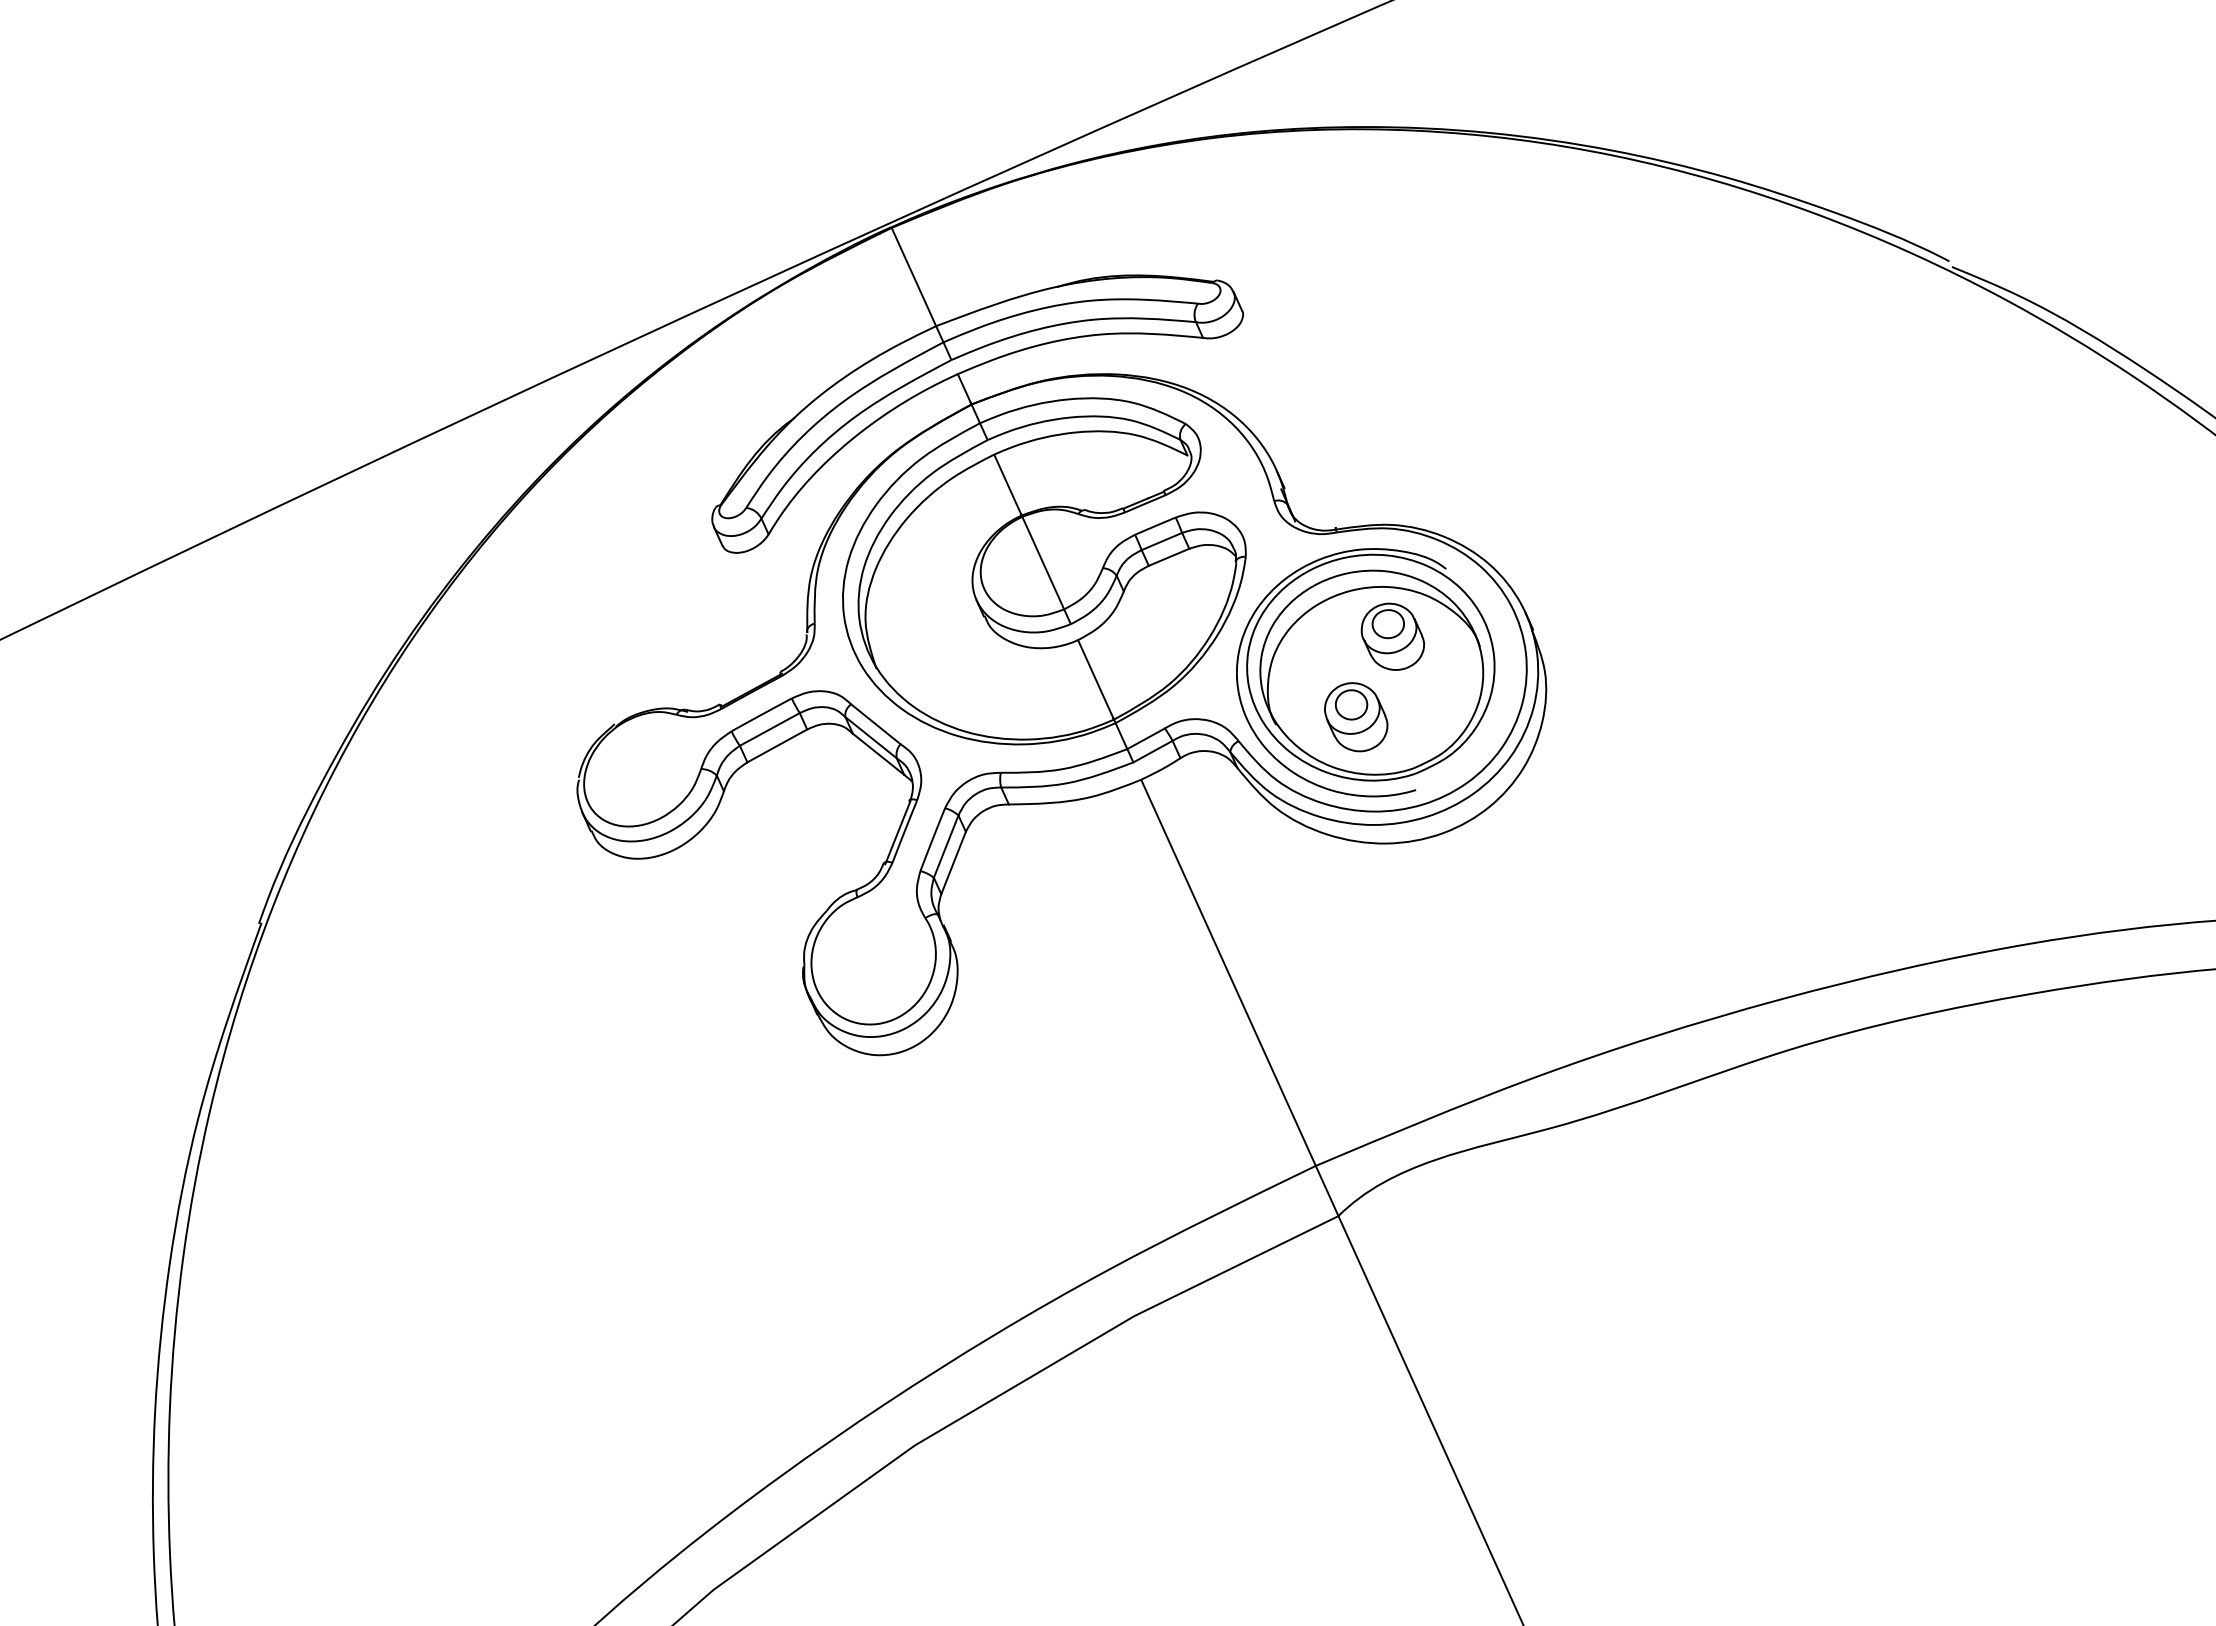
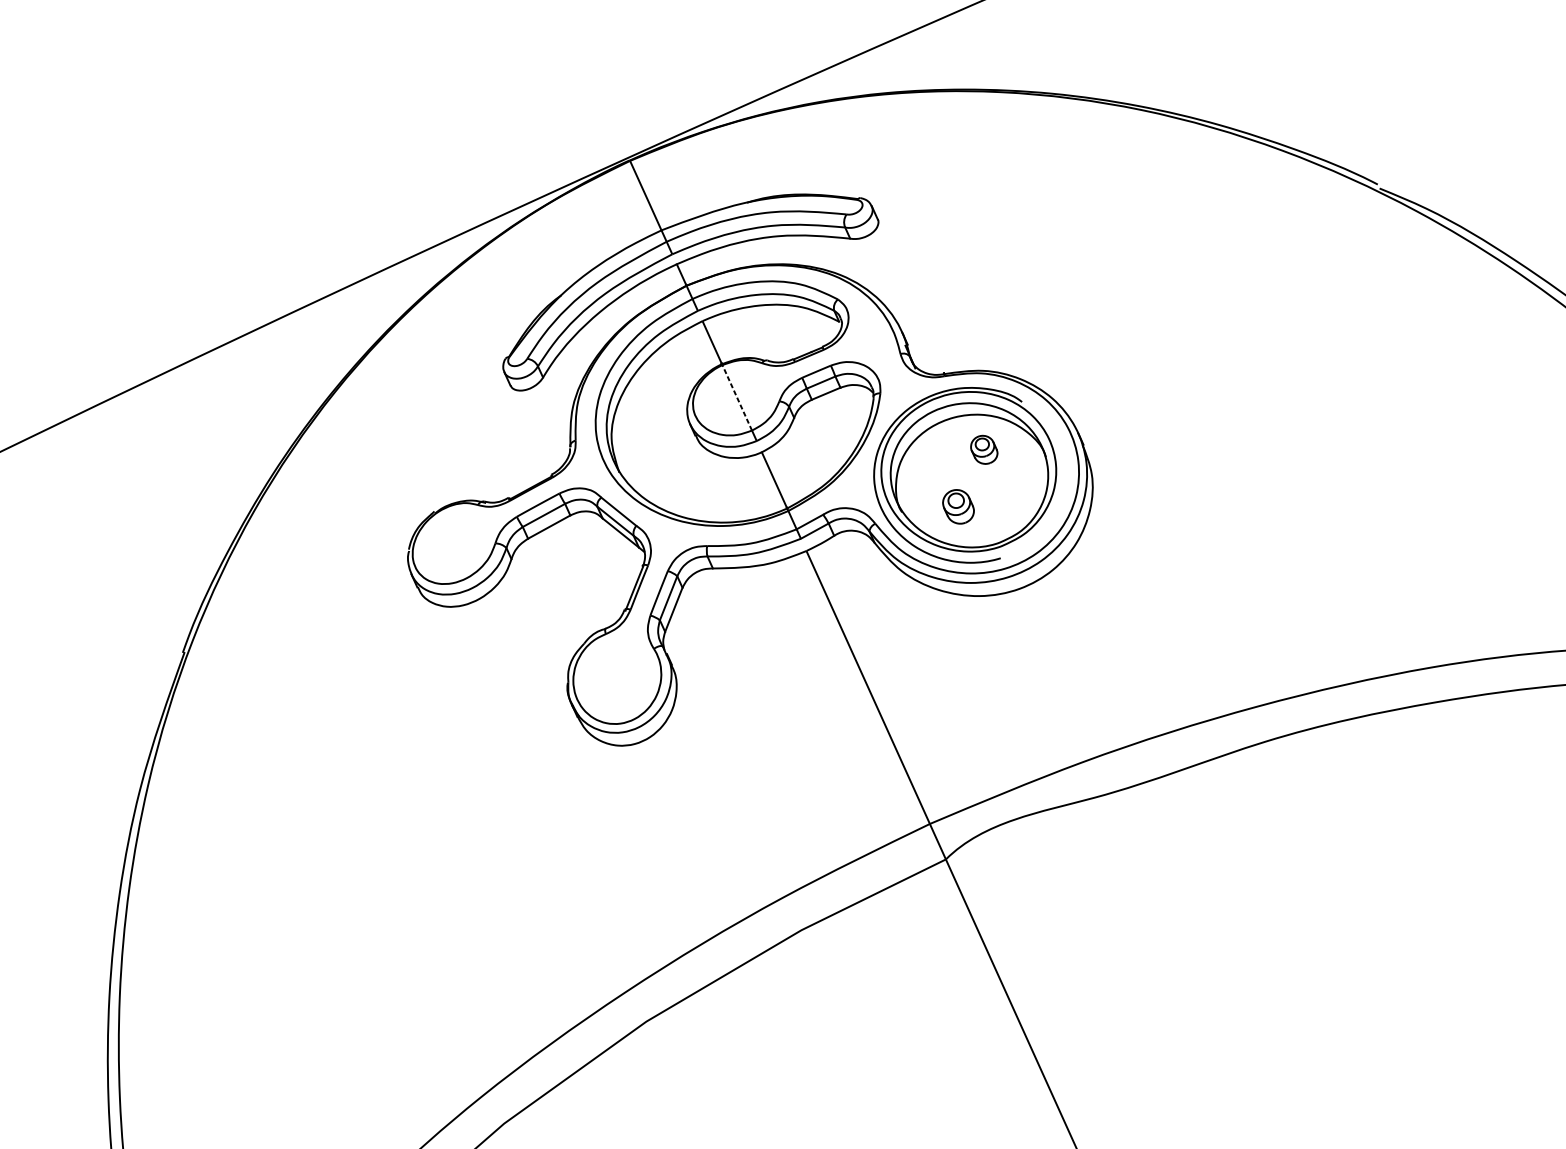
line: (1043, 563) -> (737, 398), solid -> dashed
part: (1392, 636) -> (984, 449), size x0.6
part: (1356, 717) -> (958, 506), size x0.7

